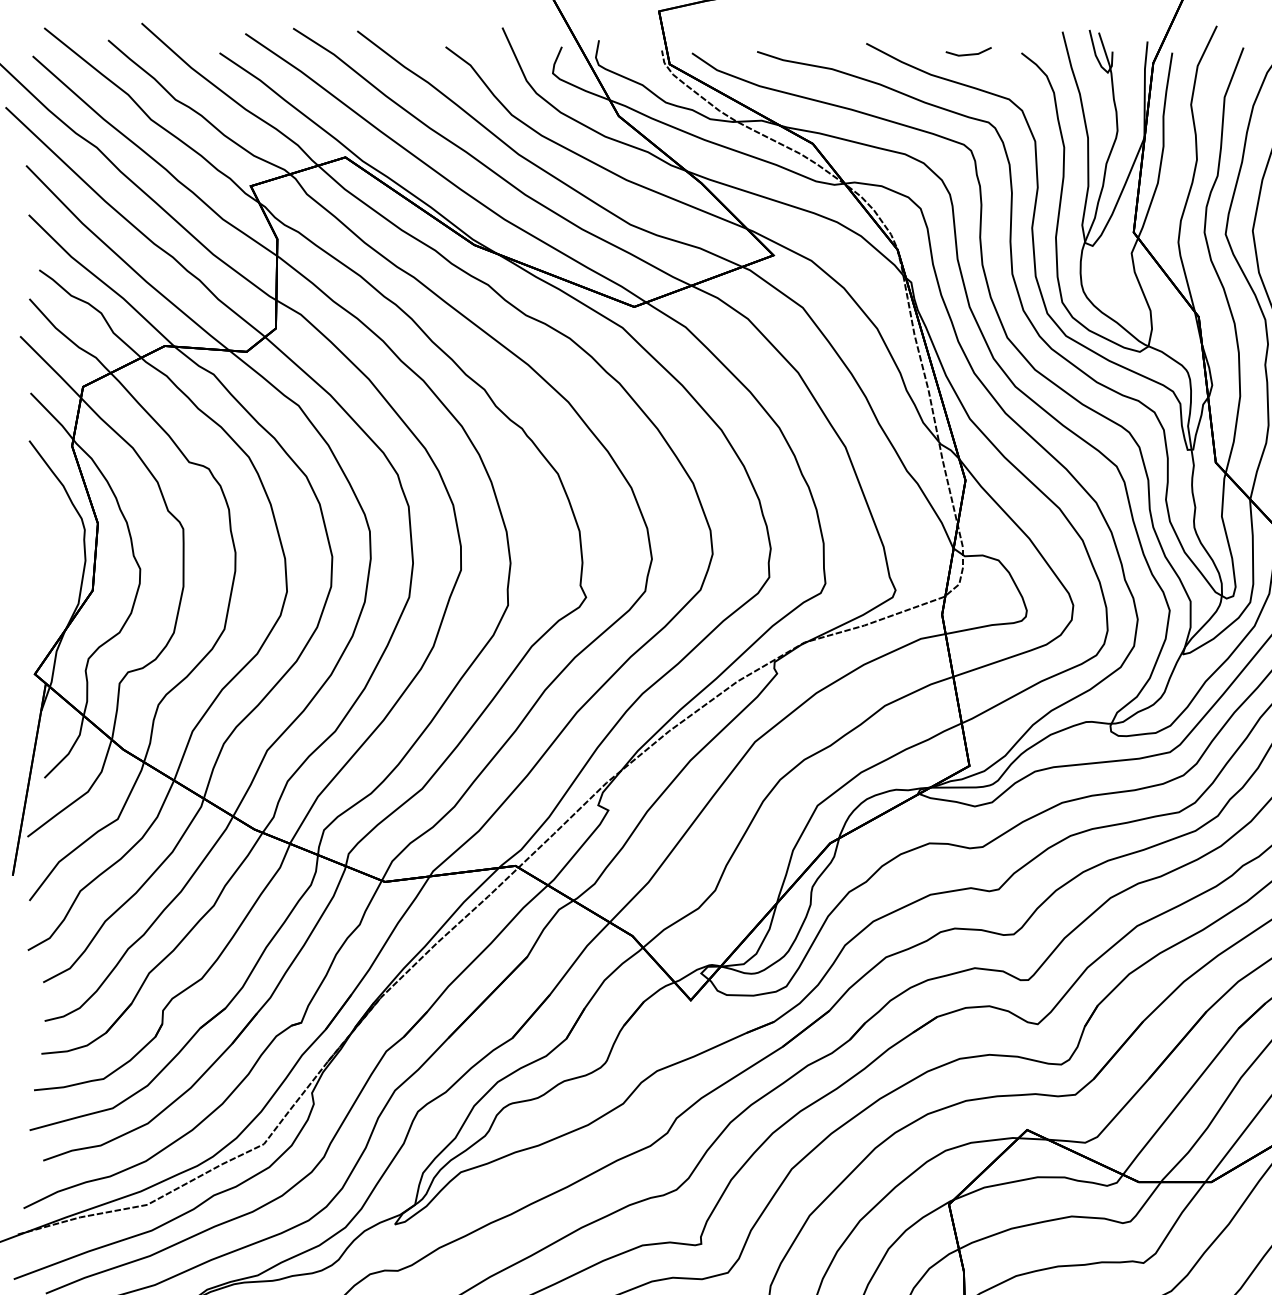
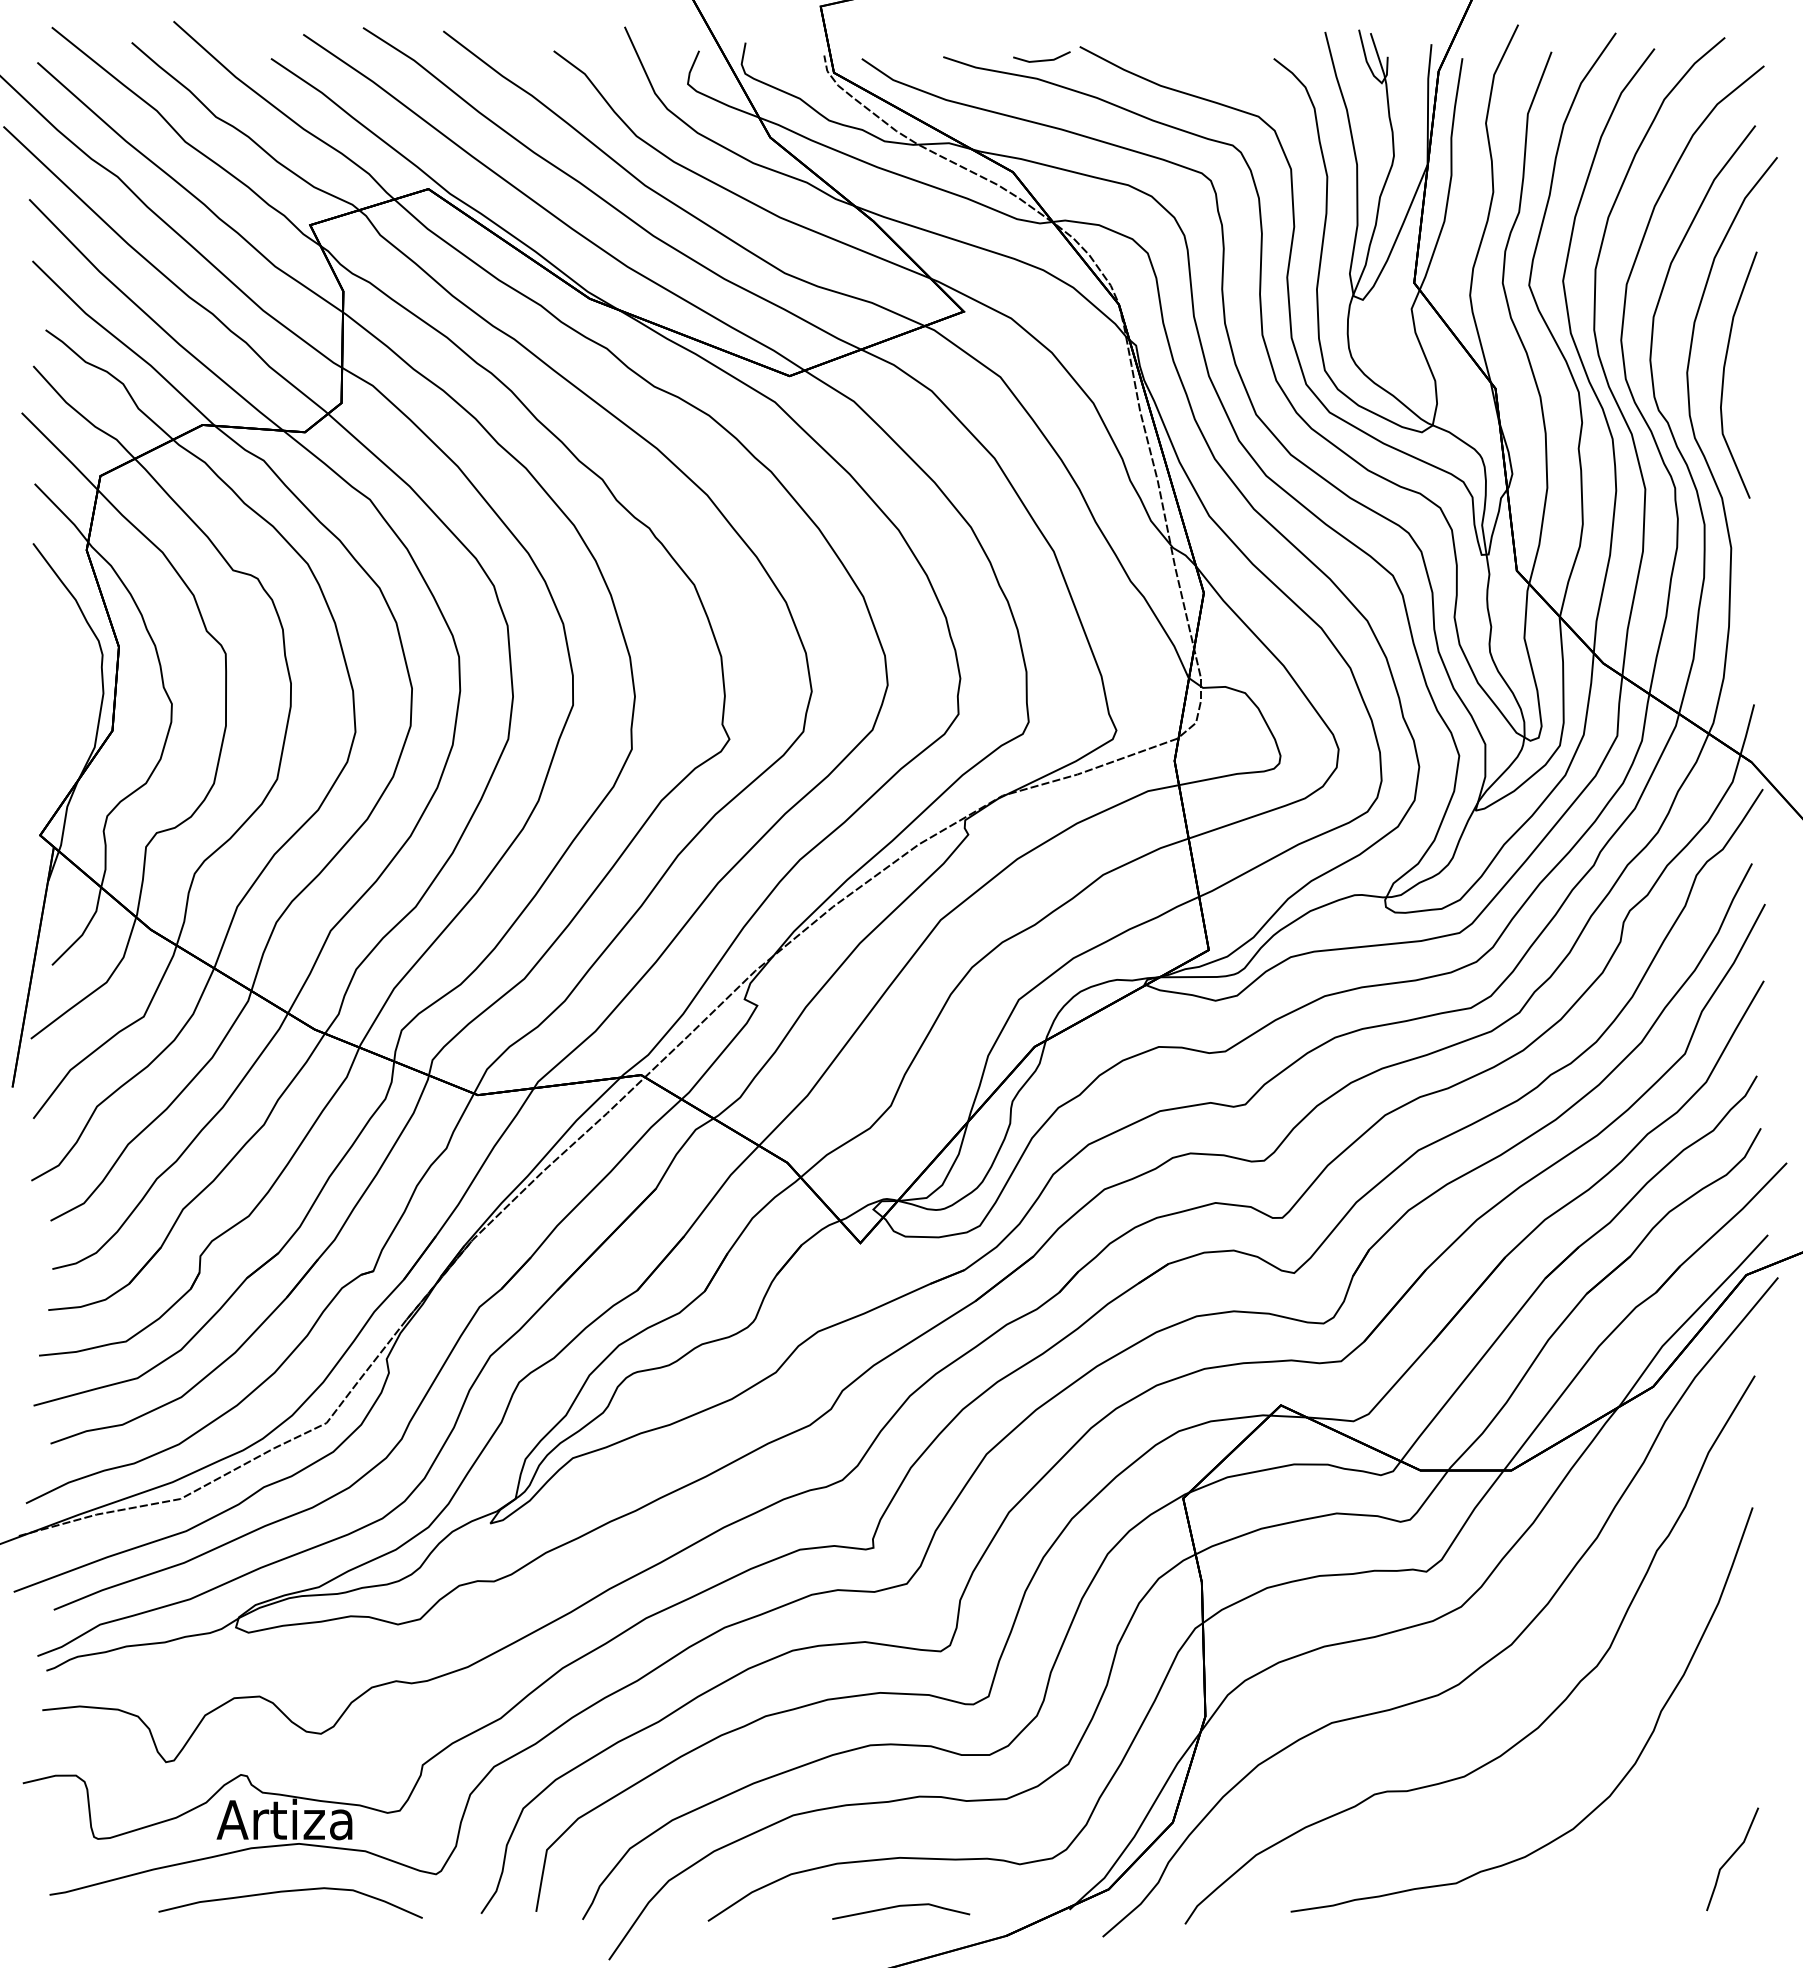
line: (969, 53) -> (1042, 59), moved

